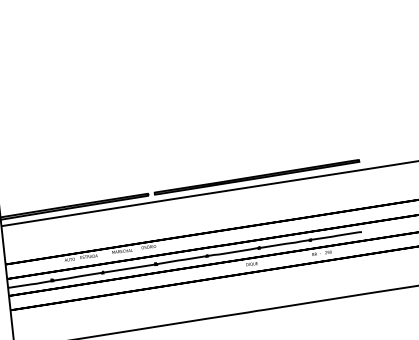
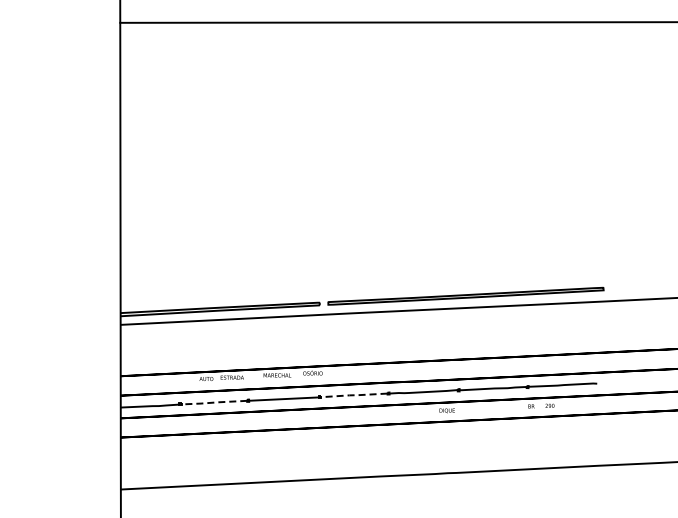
line: (181, 260) -> (354, 395), solid -> dashed
line: (76, 276) -> (213, 402), solid -> dashed

